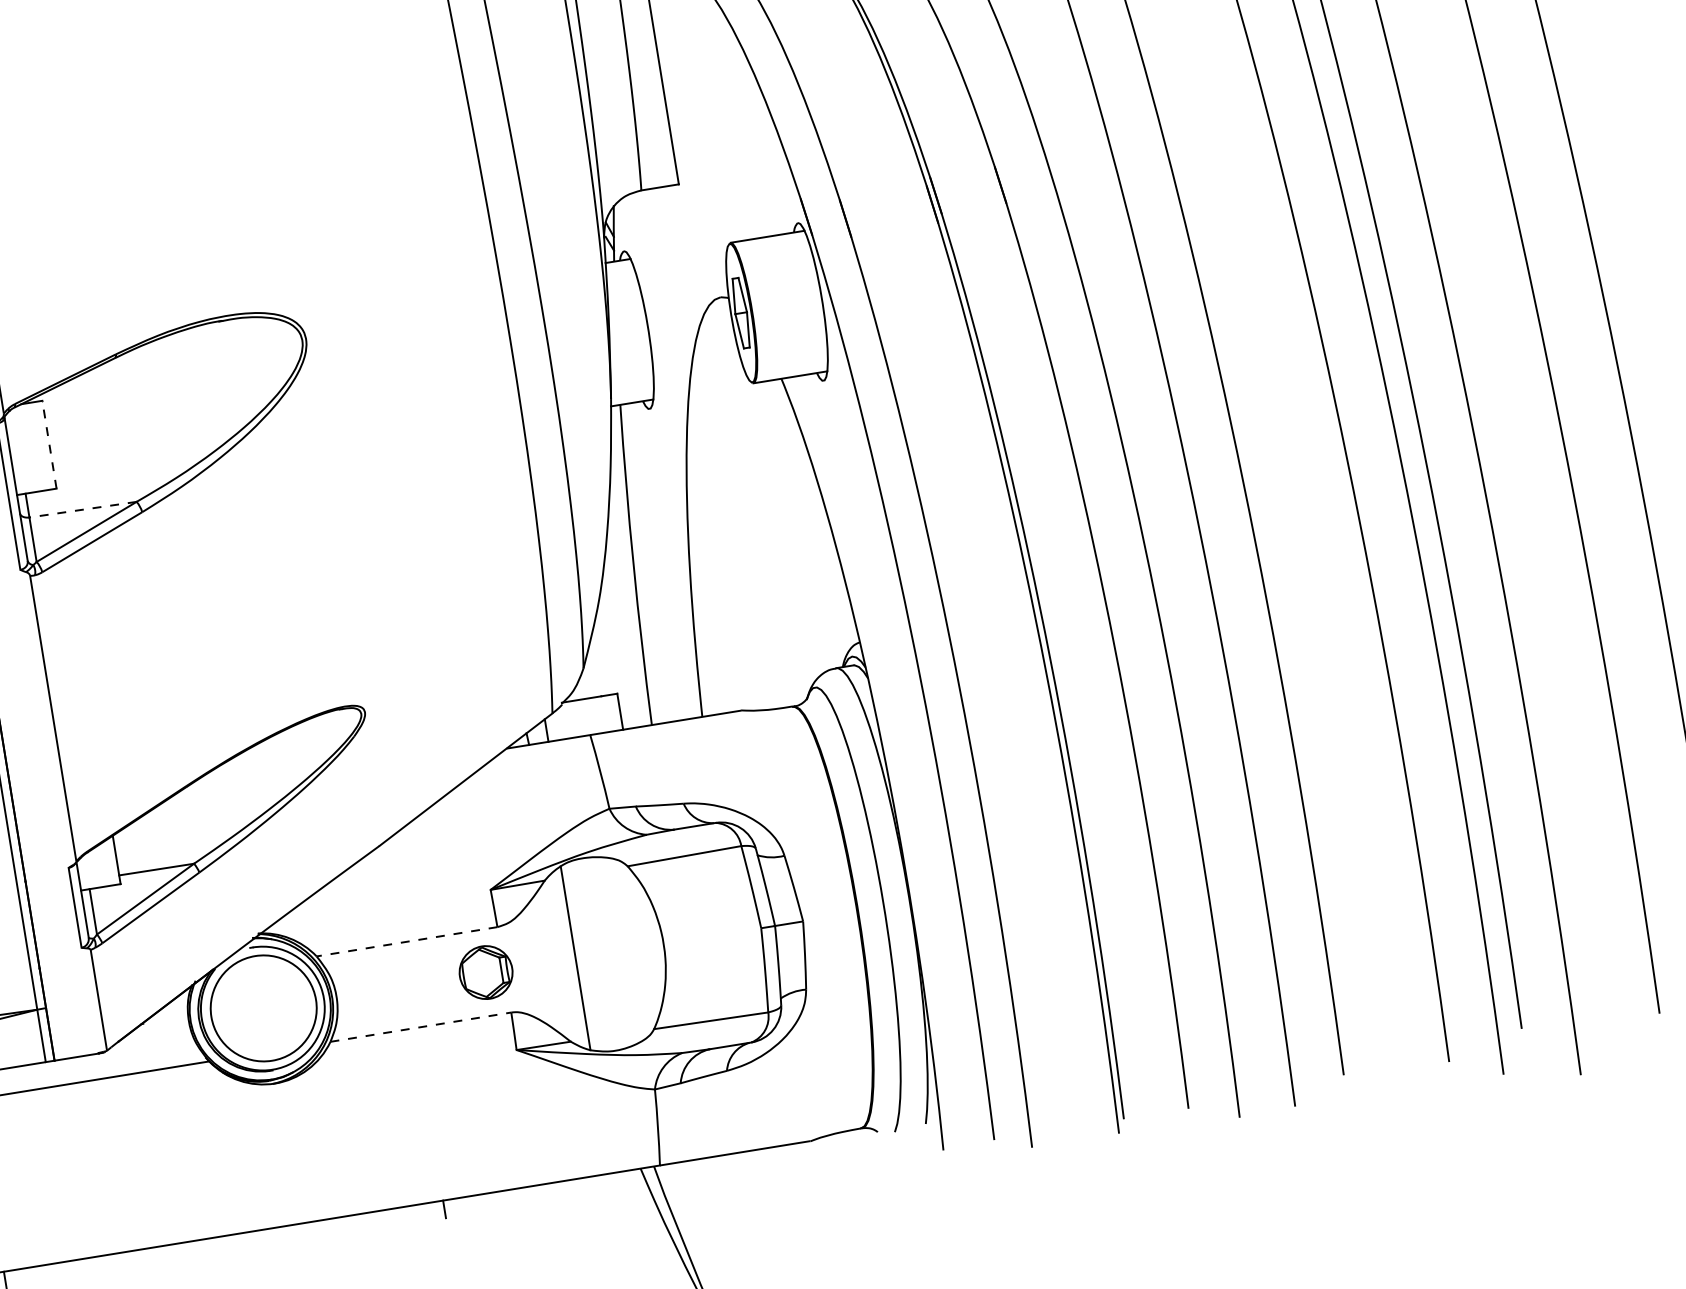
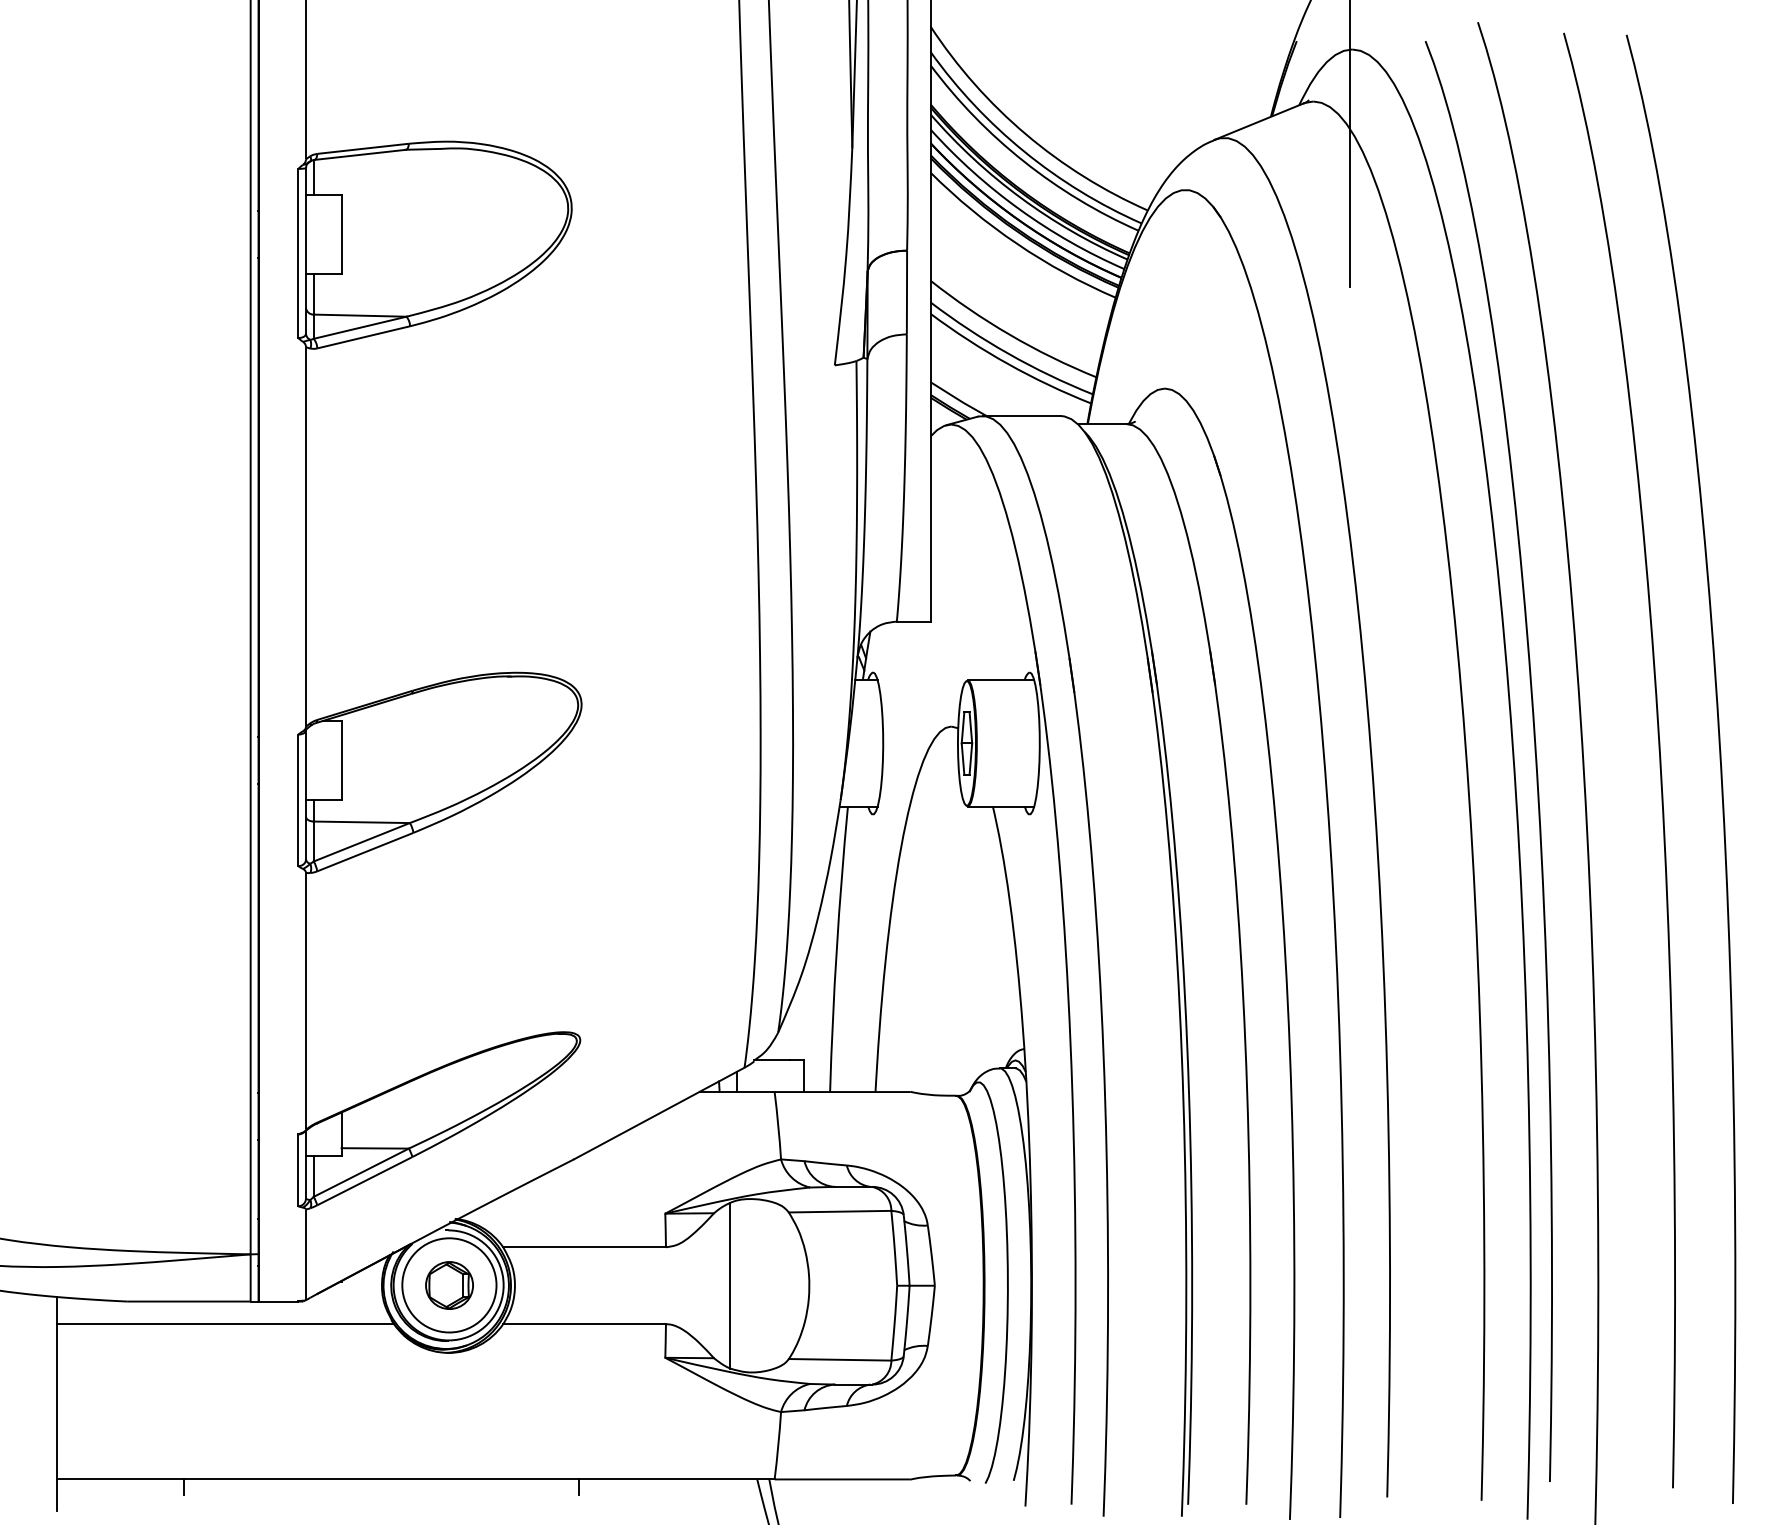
line: (49, 444) -> (341, 760), dashed -> solid
line: (82, 509) -> (361, 822), dashed -> solid
line: (406, 942) -> (584, 1247), dashed -> solid
part: (486, 972) -> (449, 1285), moved
line: (421, 1027) -> (585, 1324), dashed -> solid

